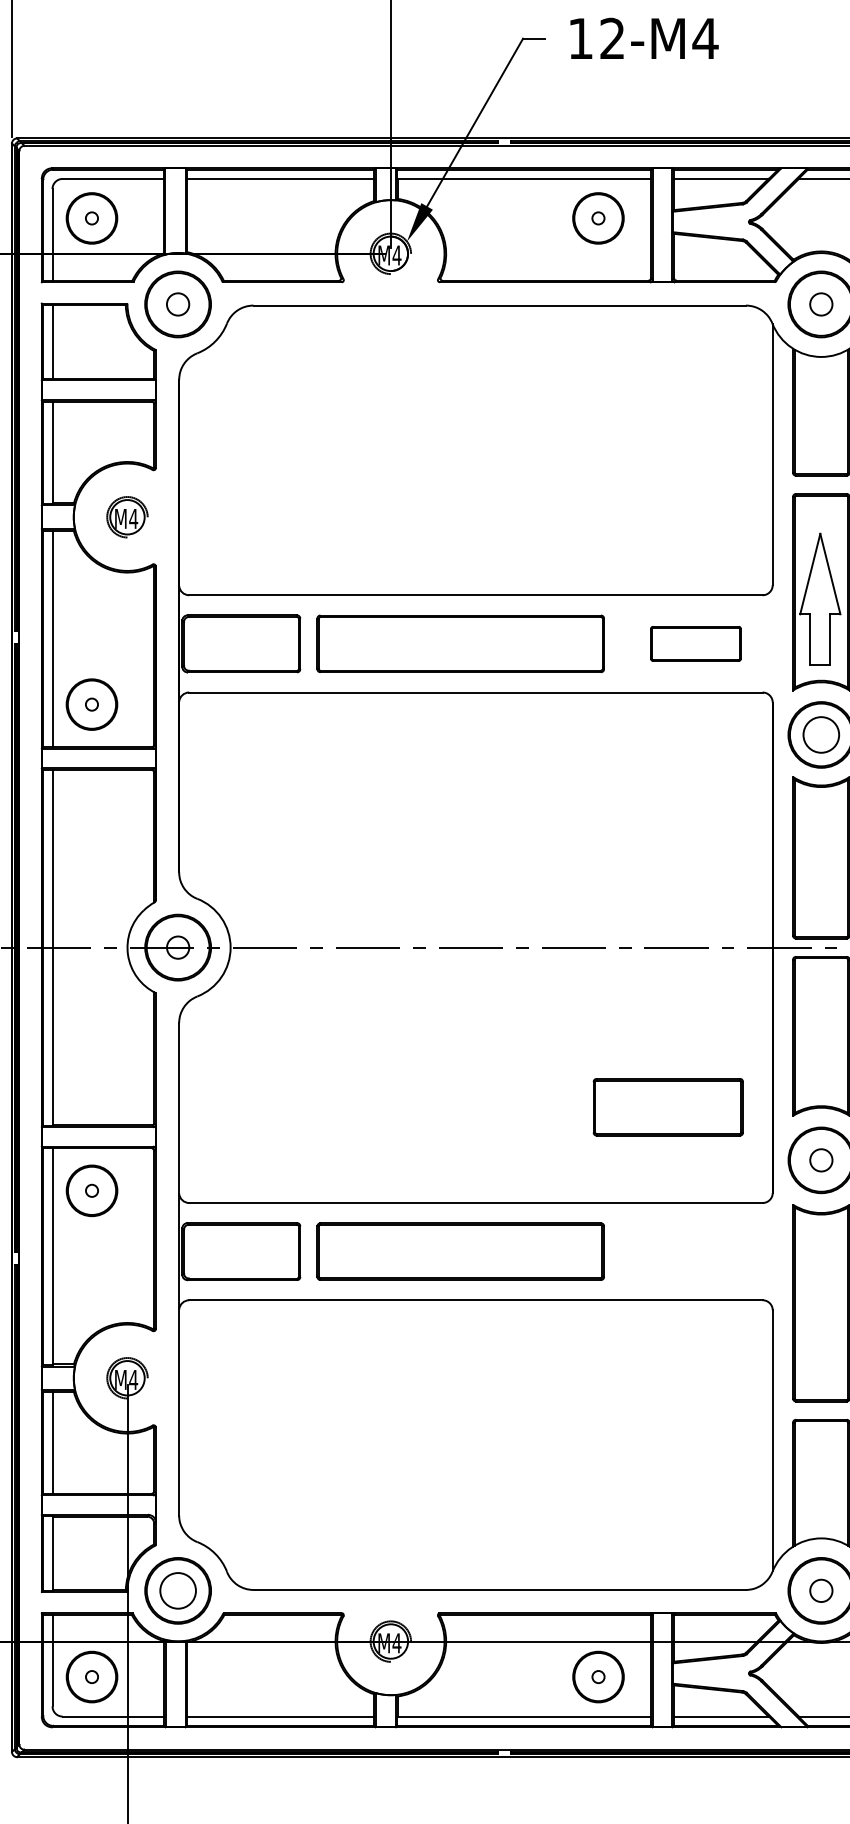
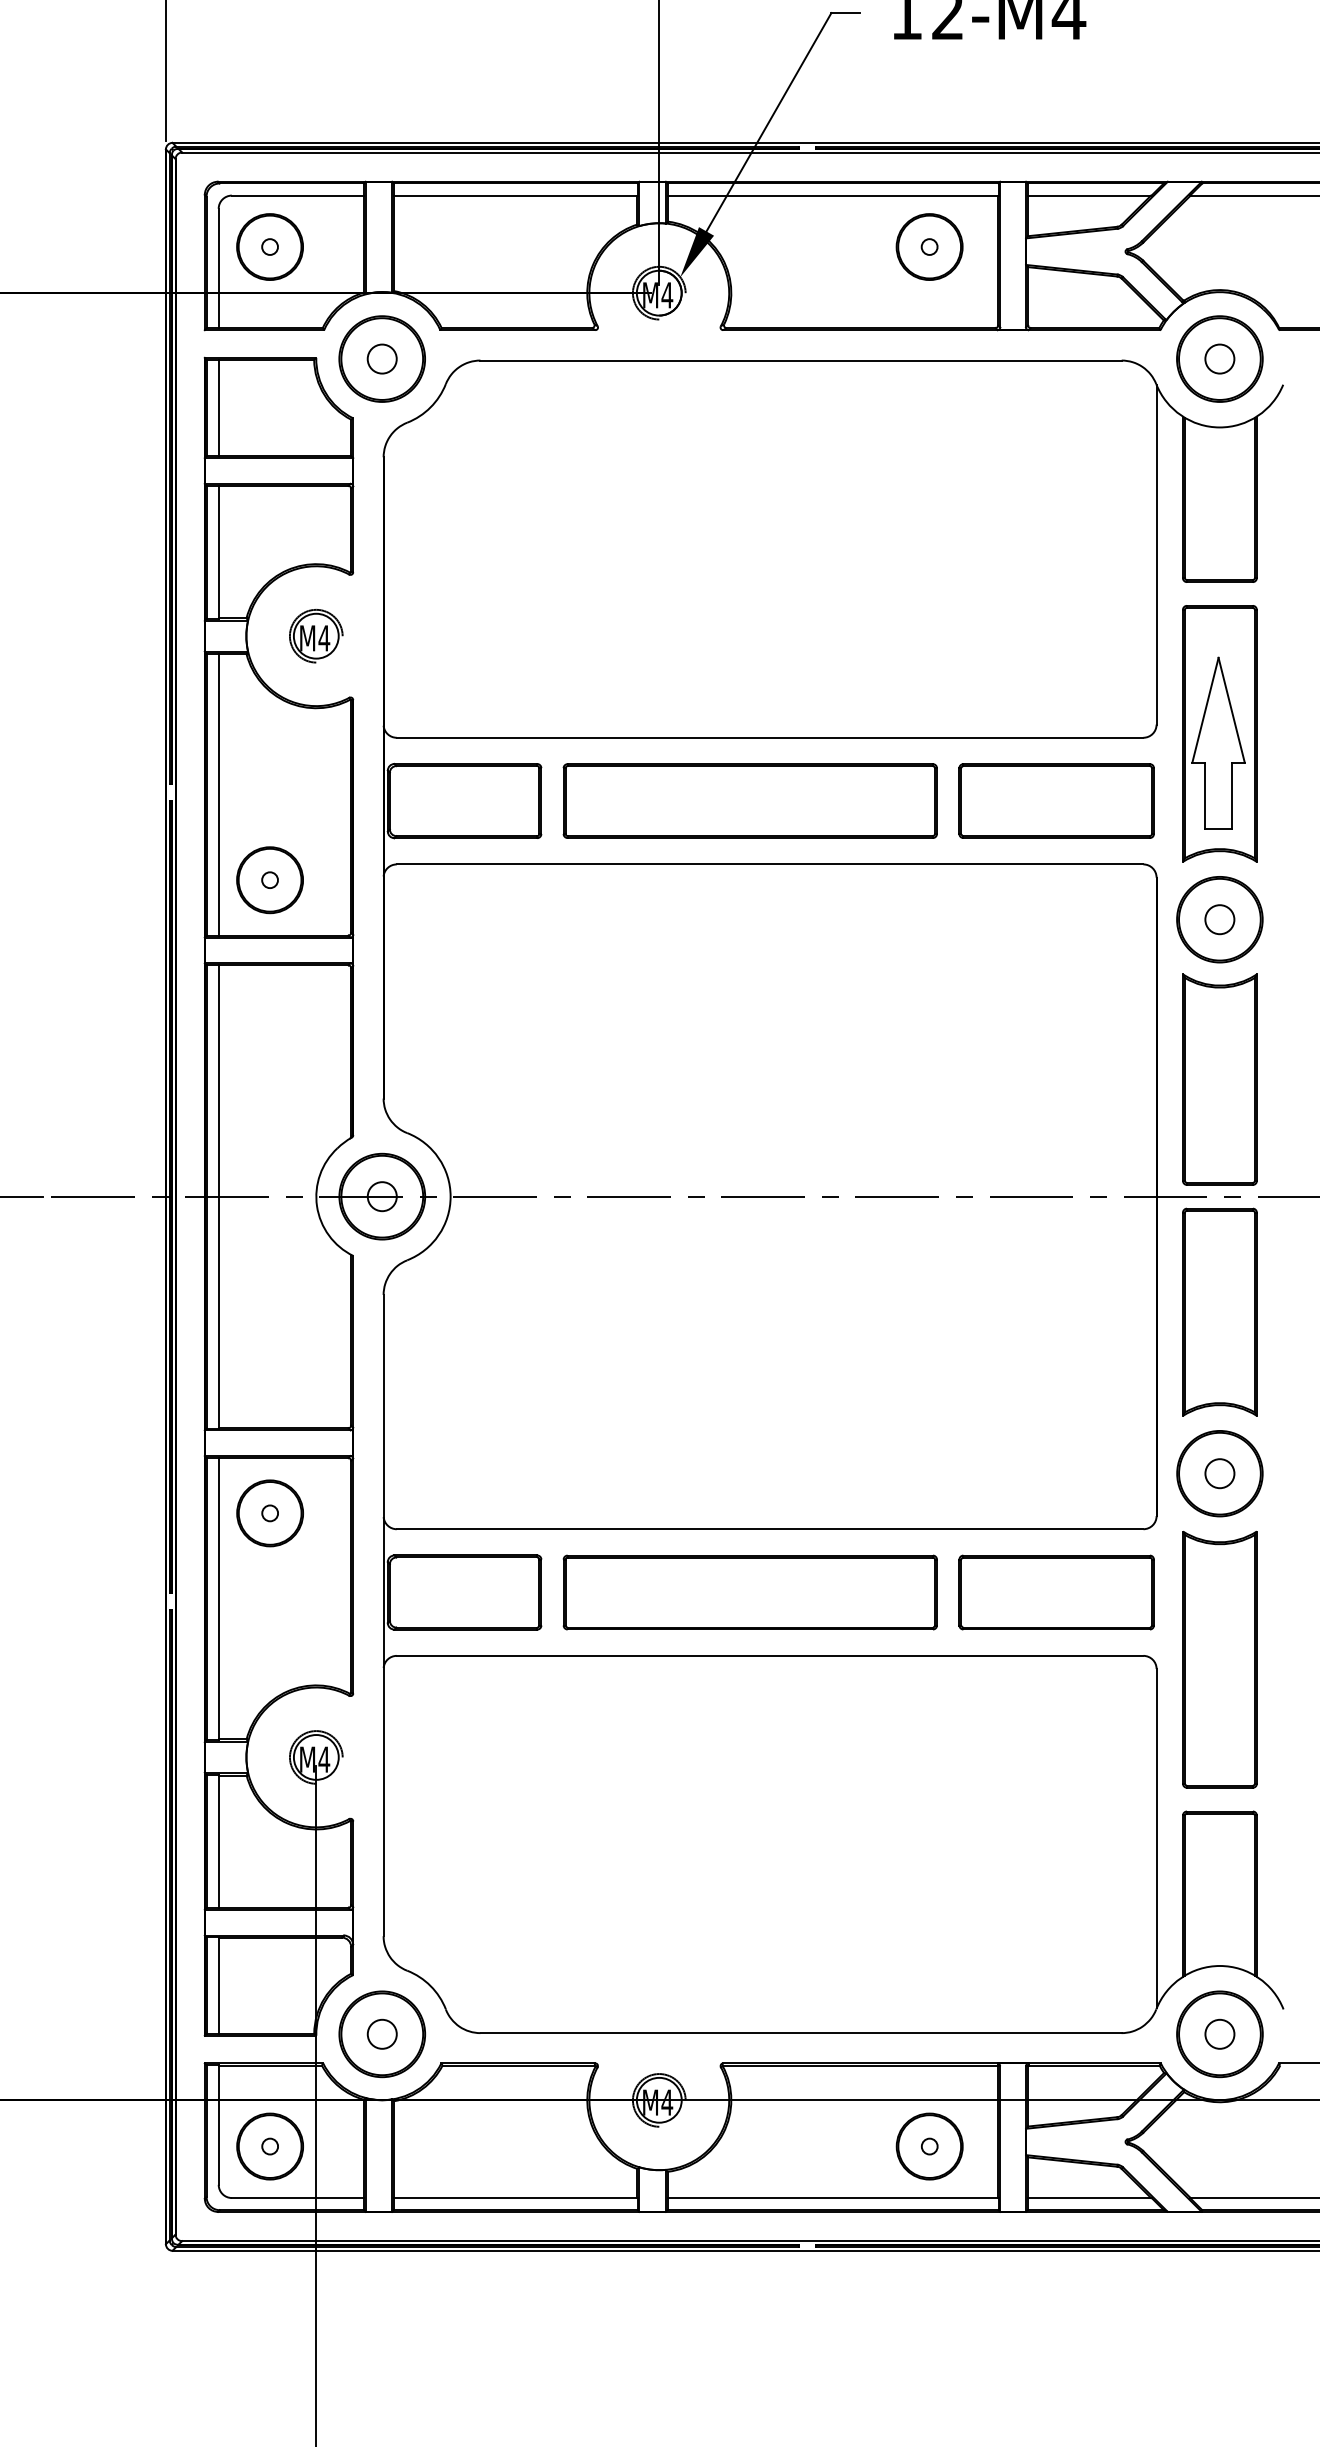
part: (695, 643) -> (1056, 800), size x1.67
circle: (821, 734) -> (1219, 919), size x0.62
part: (668, 1107) -> (1056, 1592), moved
circle: (177, 1590) -> (381, 2033), size x0.62

